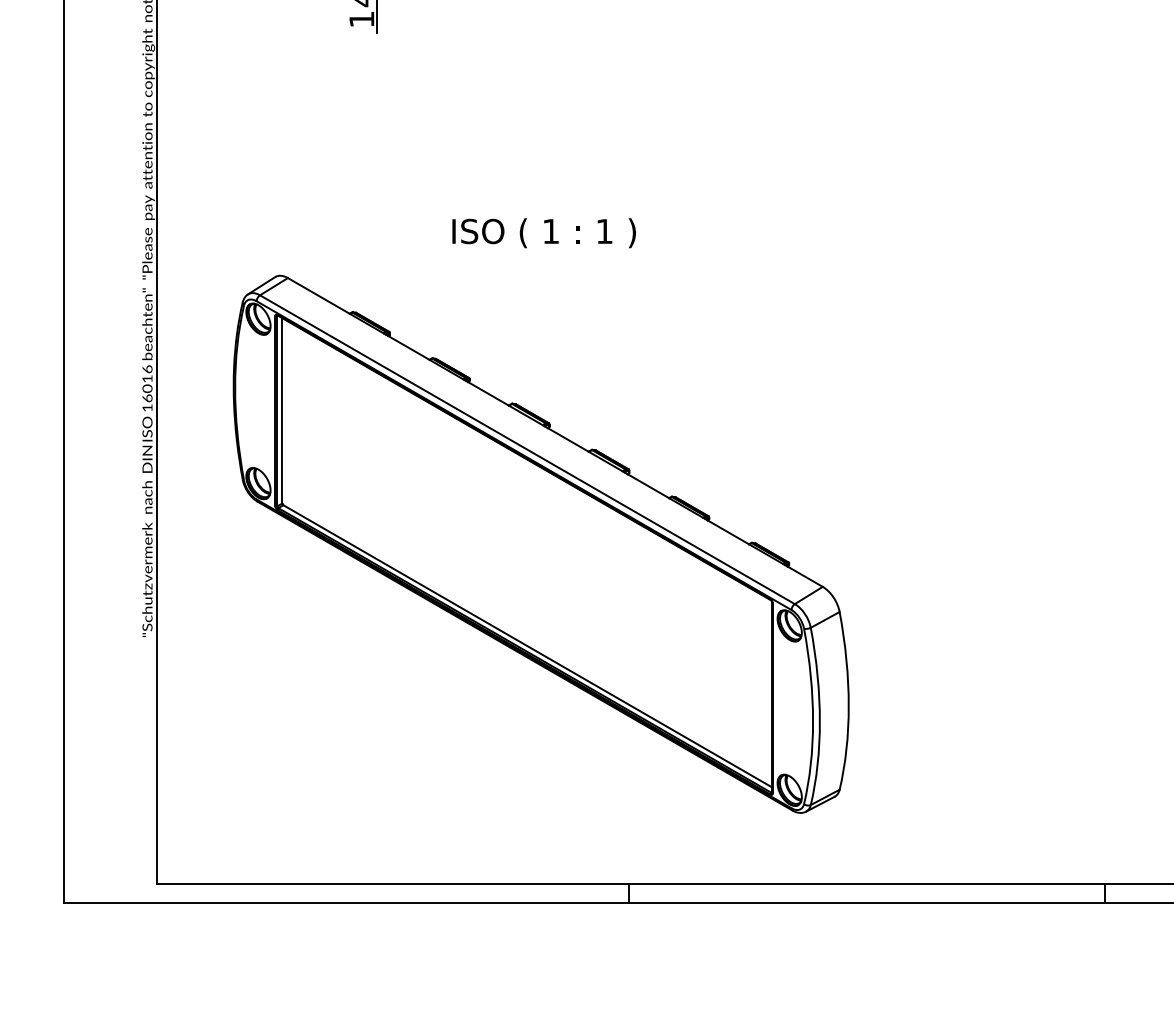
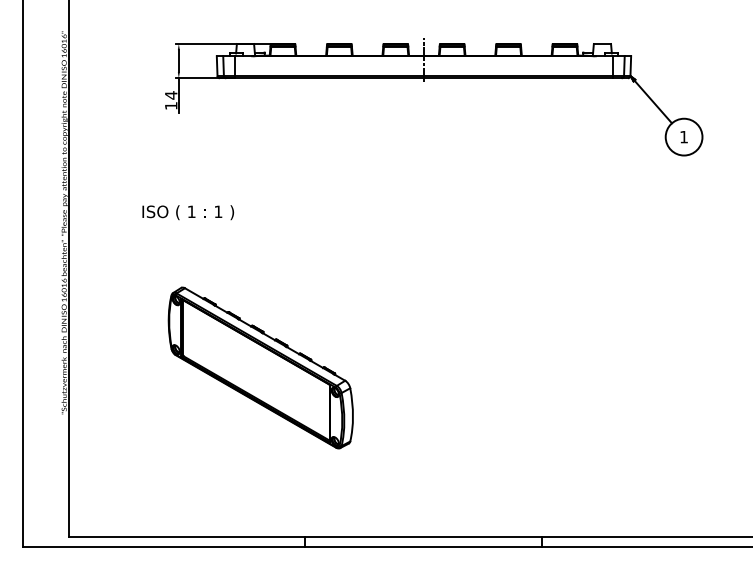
text: (544, 232) -> (188, 212), moved
part: (540, 543) -> (260, 367), size x0.6

